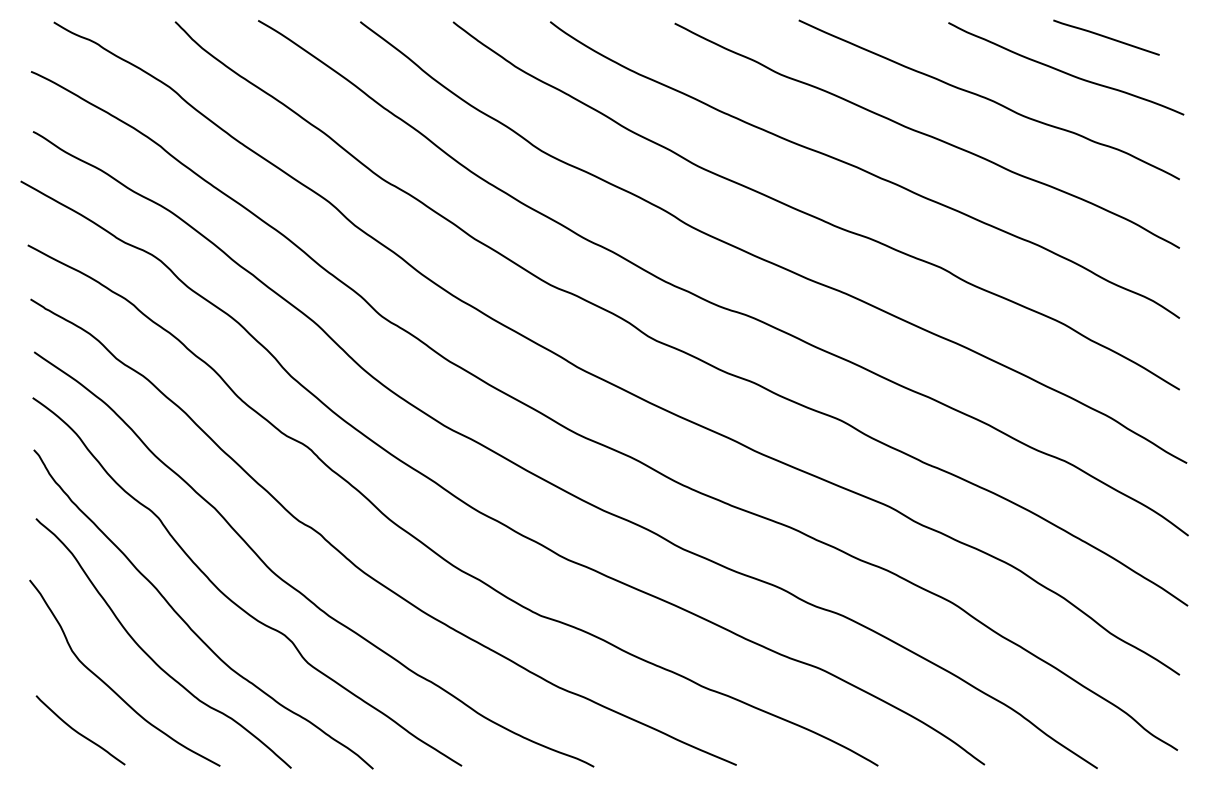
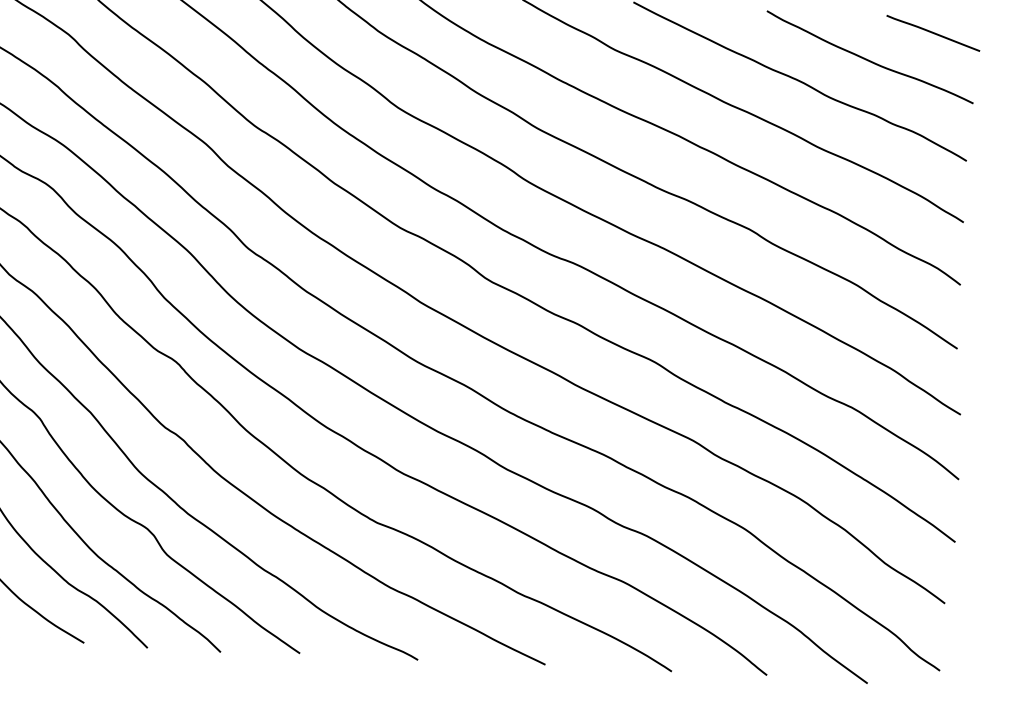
line: (1106, 37) -> (933, 33), moved

